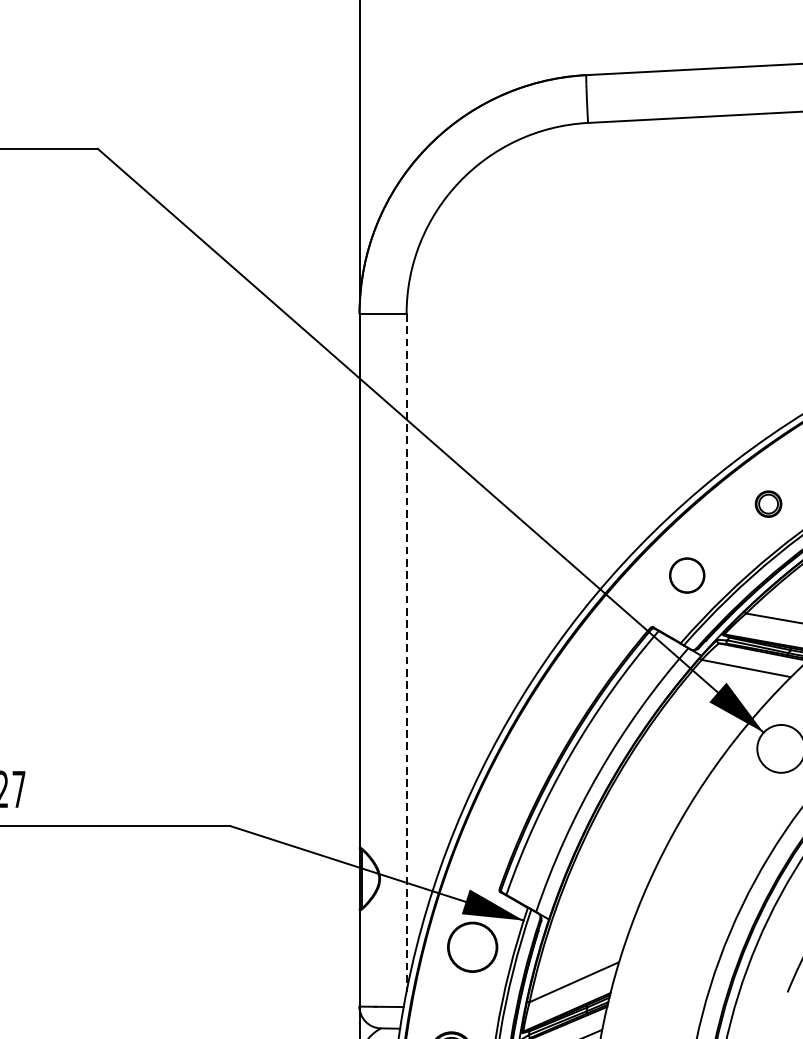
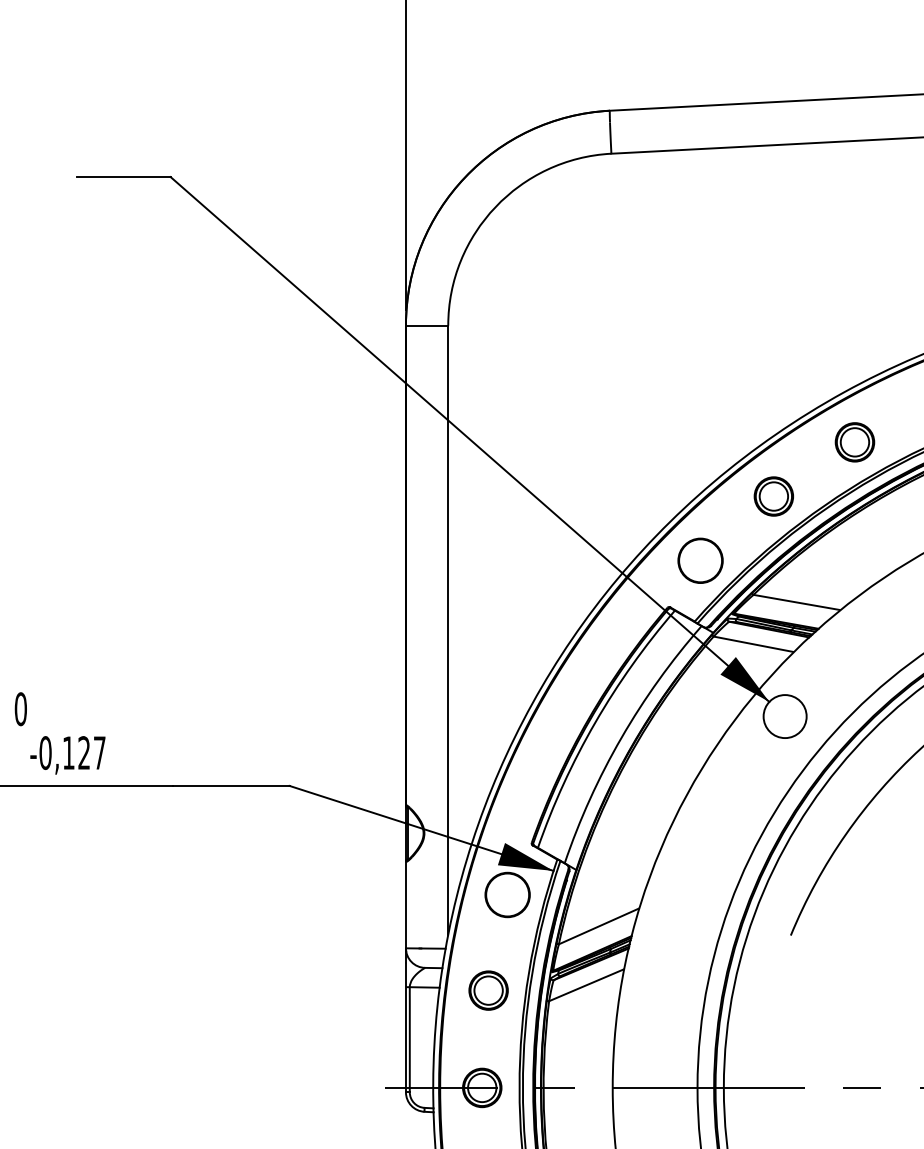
part: (768, 504) -> (773, 496), size x1.67
circle: (687, 575) -> (700, 560), size x1.43
line: (406, 653) -> (448, 630), dashed -> solid

